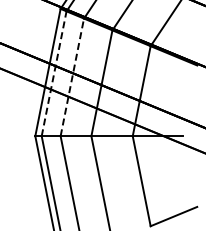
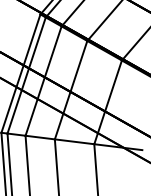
line: (54, 73) -> (27, 75), dashed -> solid
line: (72, 77) -> (43, 81), dashed -> solid

